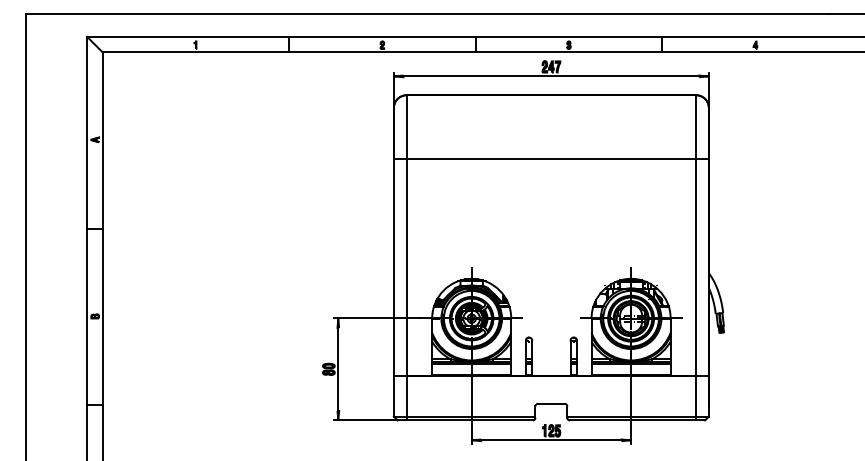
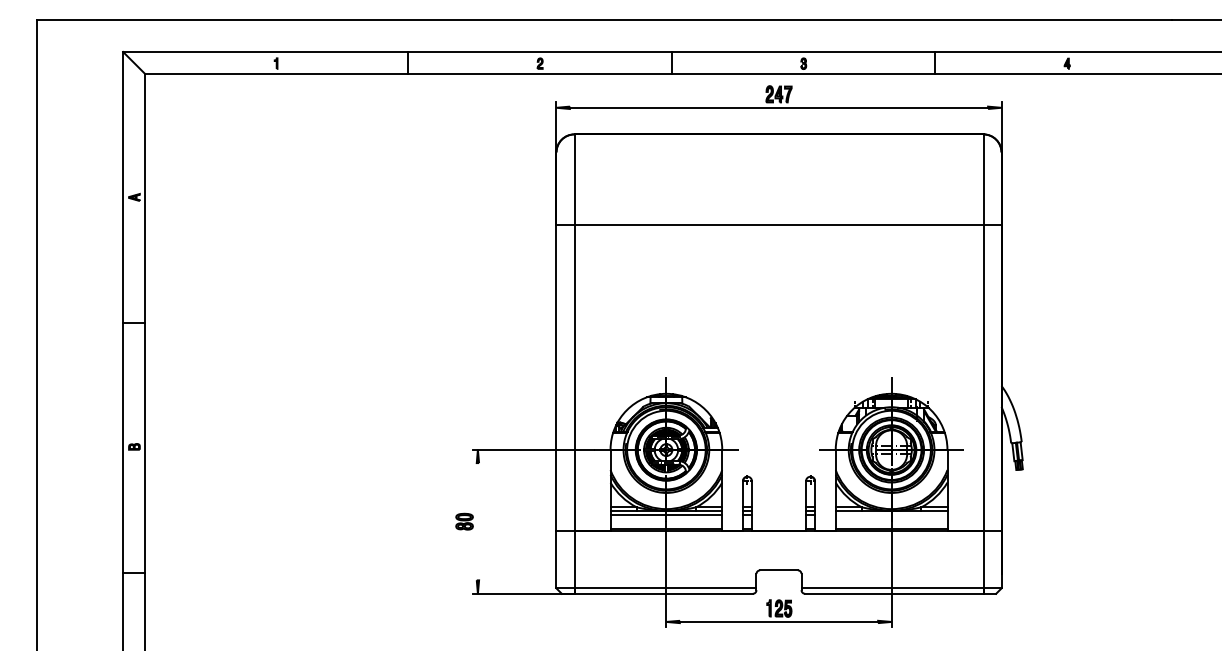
line: (631, 364) -> (891, 514), removed
line: (338, 369) -> (477, 521), removed

